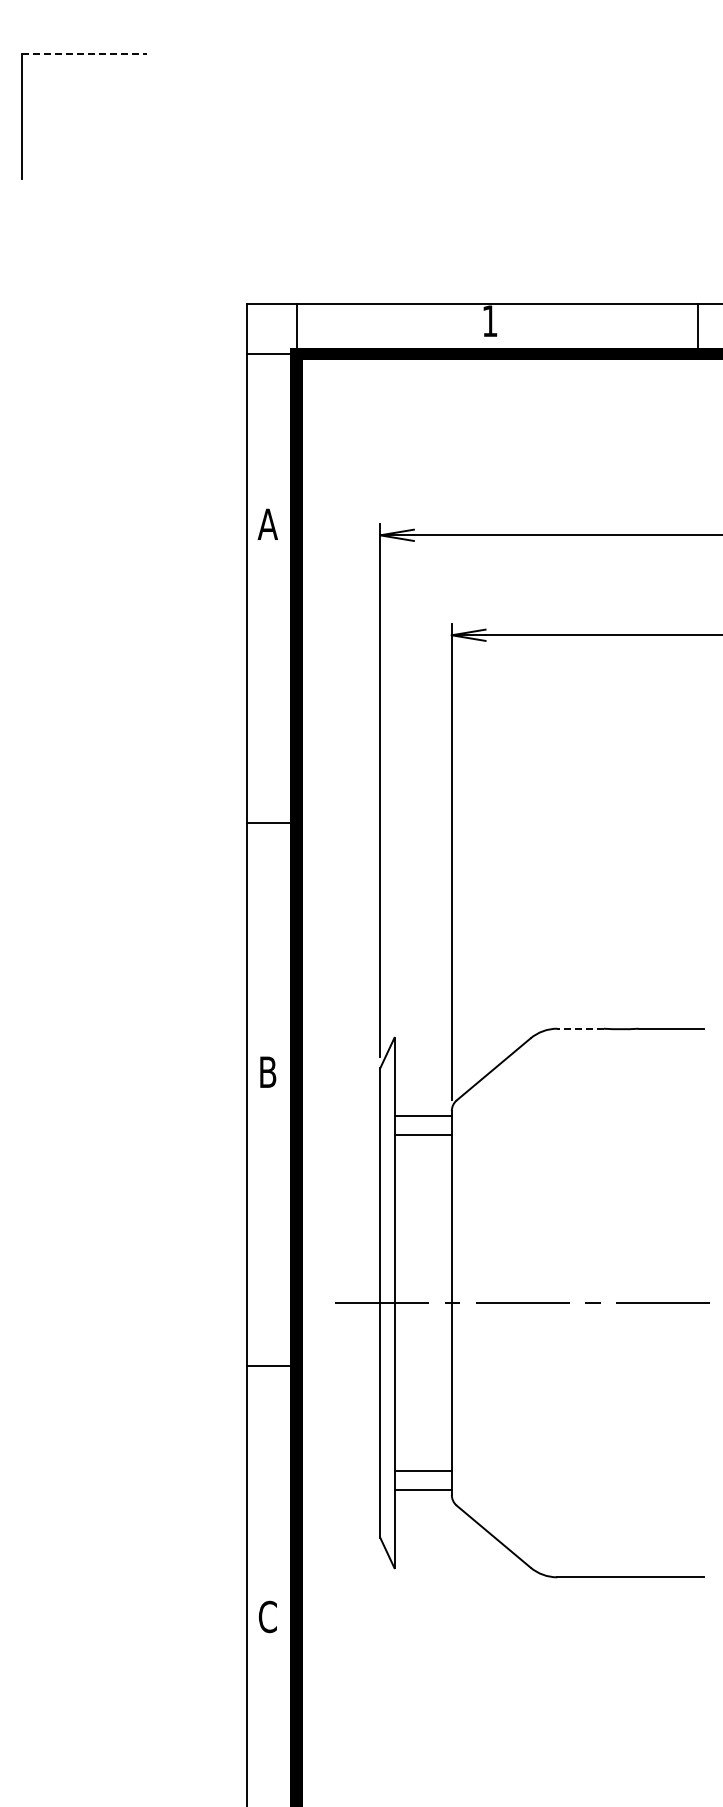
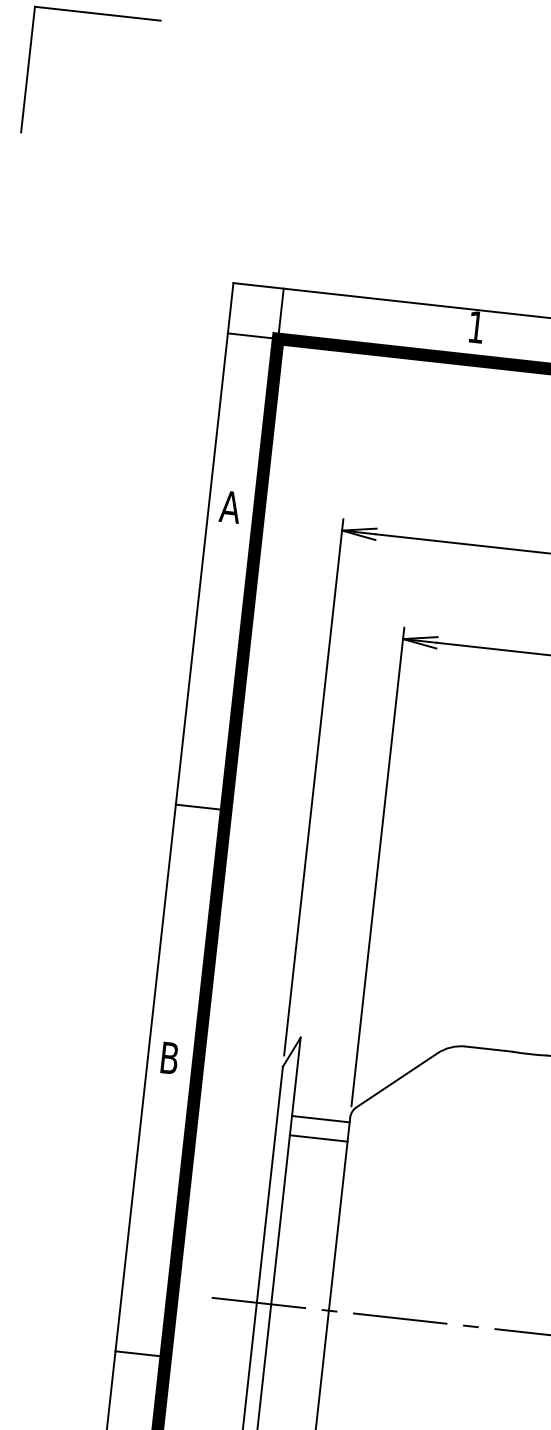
line: (84, 54) -> (98, 14), dashed -> solid
line: (580, 1028) -> (488, 1048), dashed -> solid

